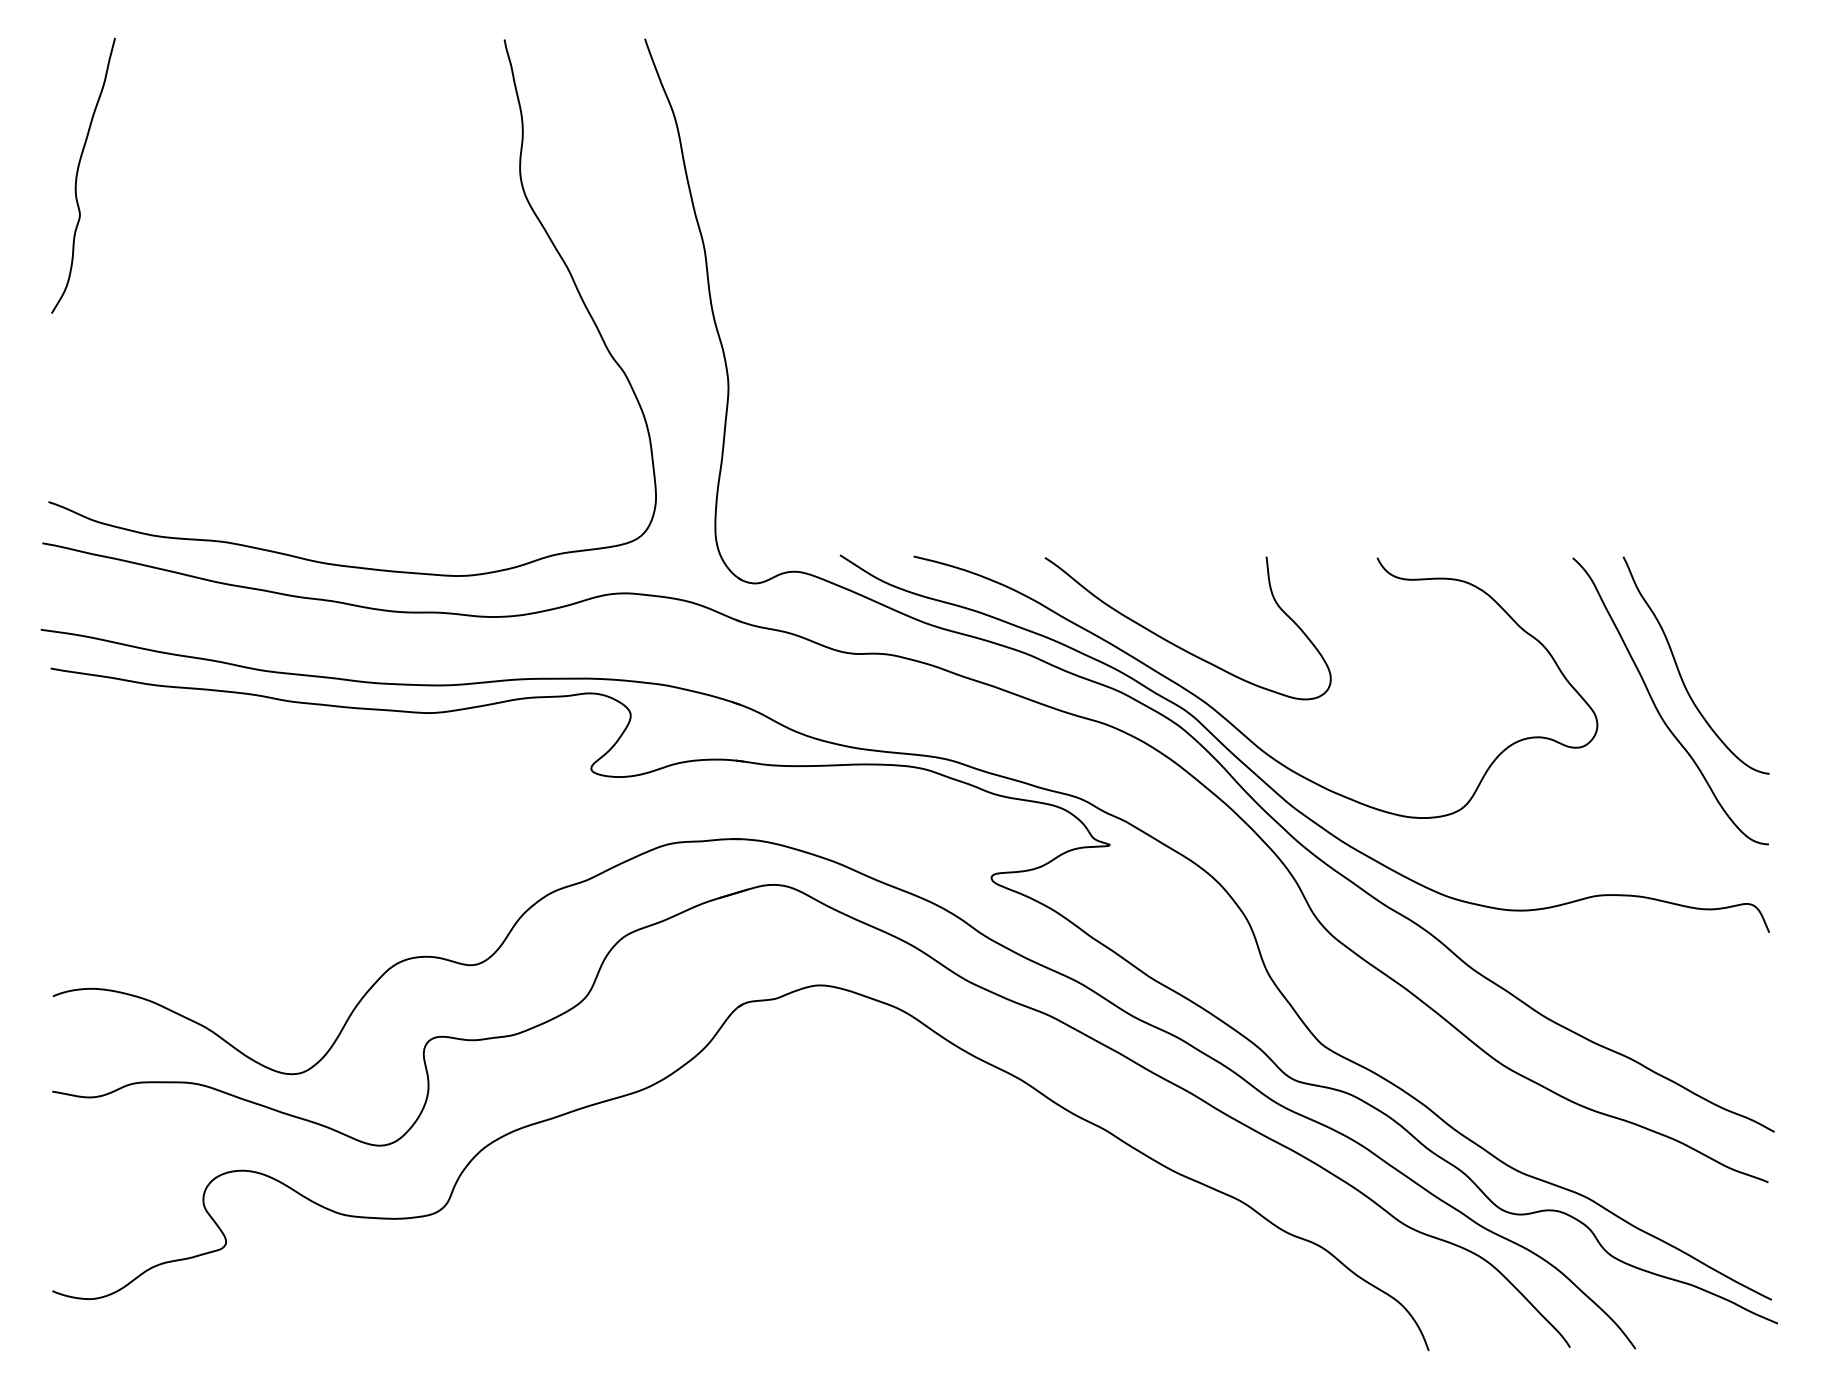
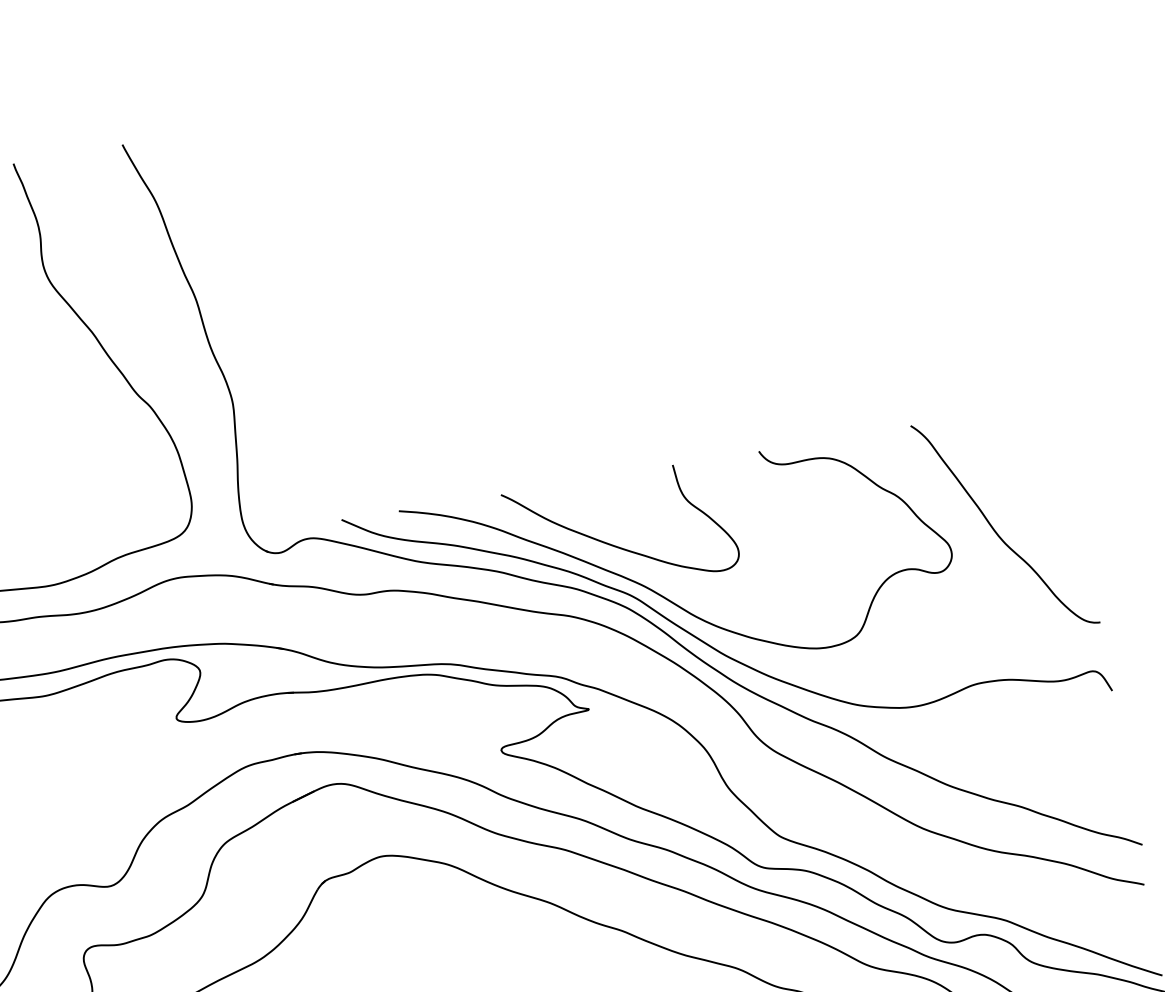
curve: (1680, 672) -> (1009, 500), removed

